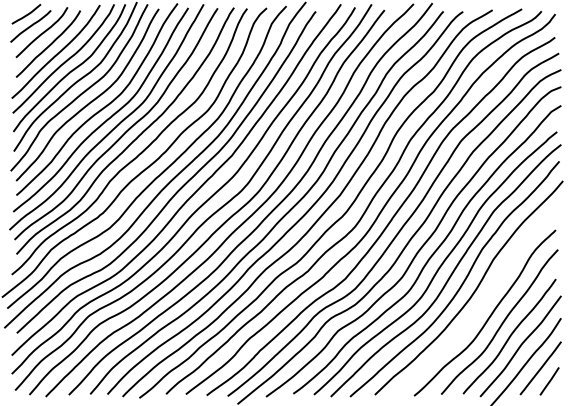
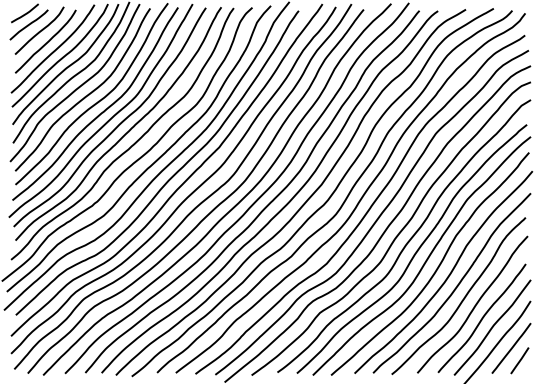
curve: (481, 303) -> (455, 287), added

